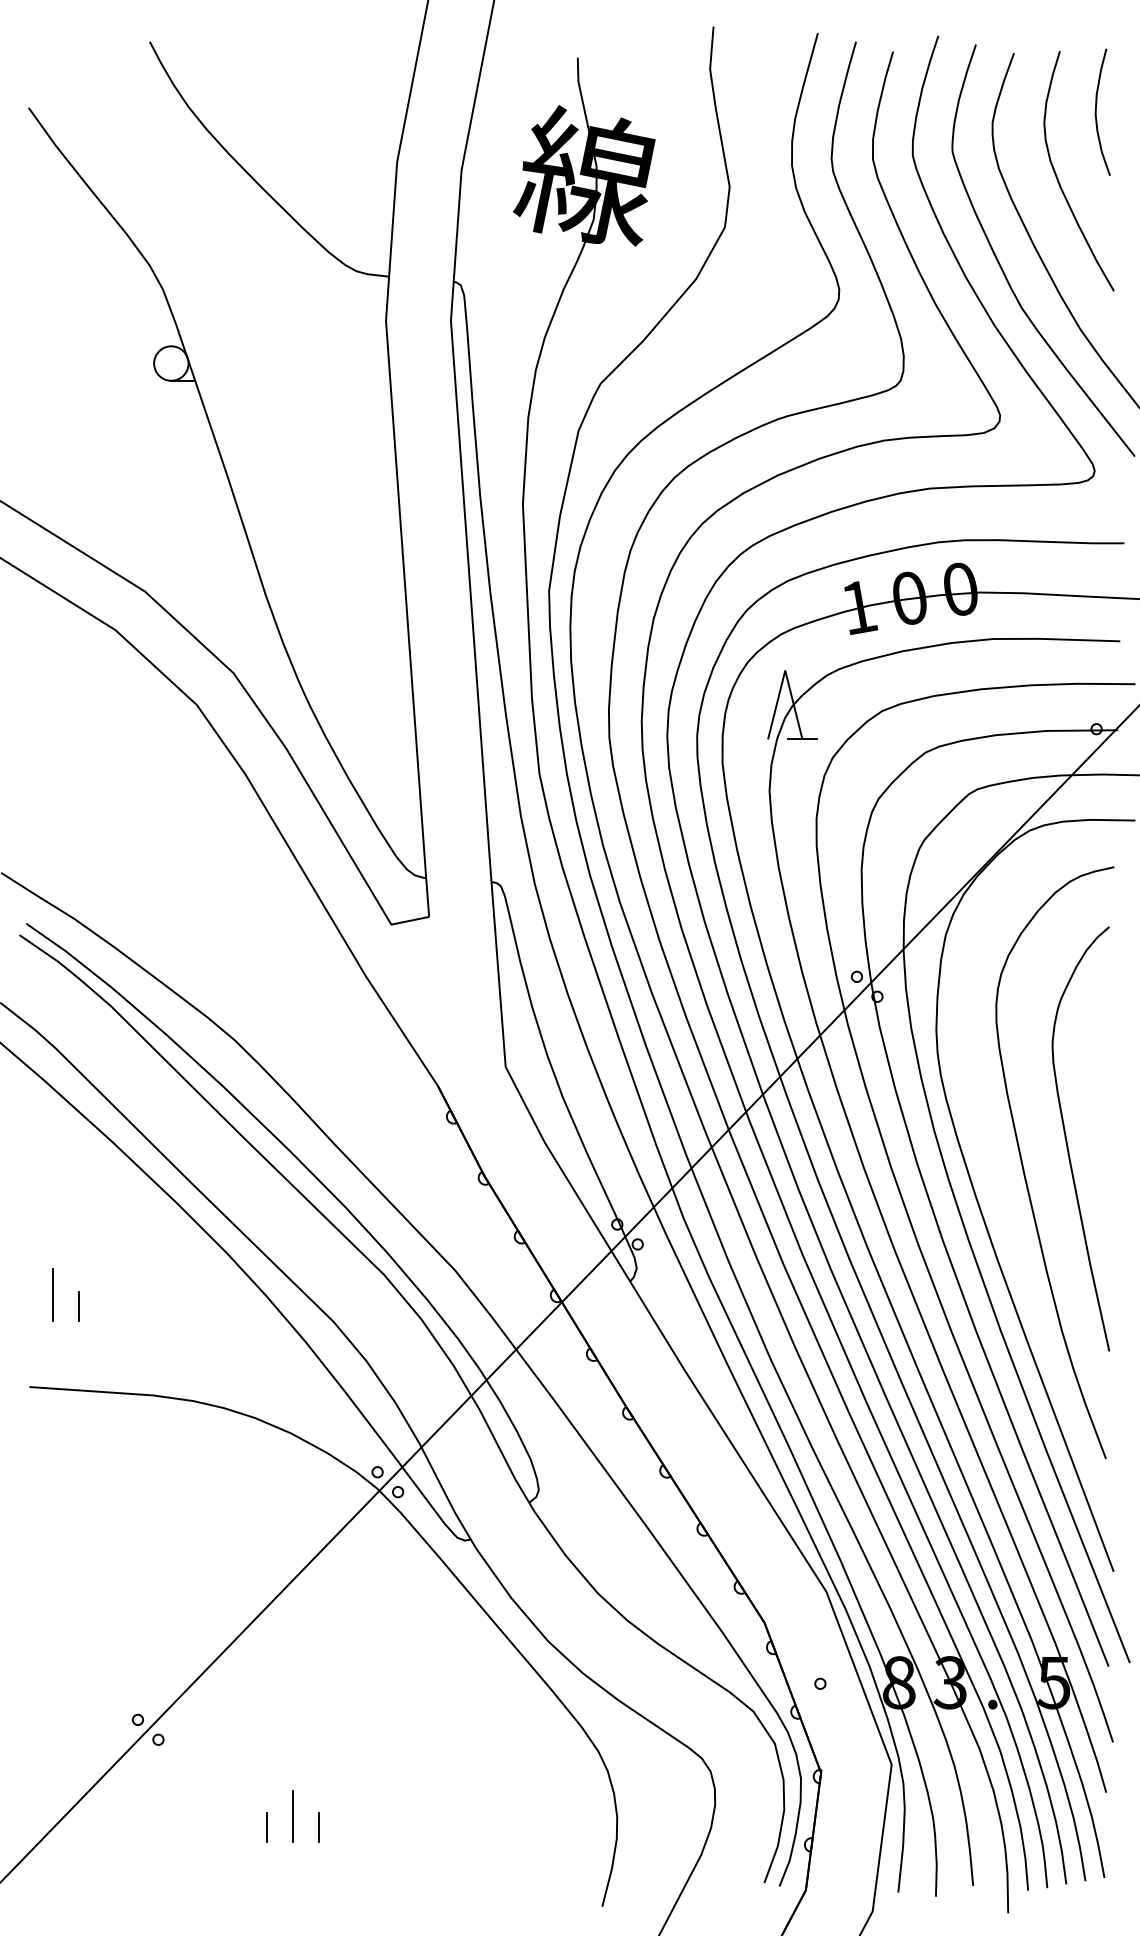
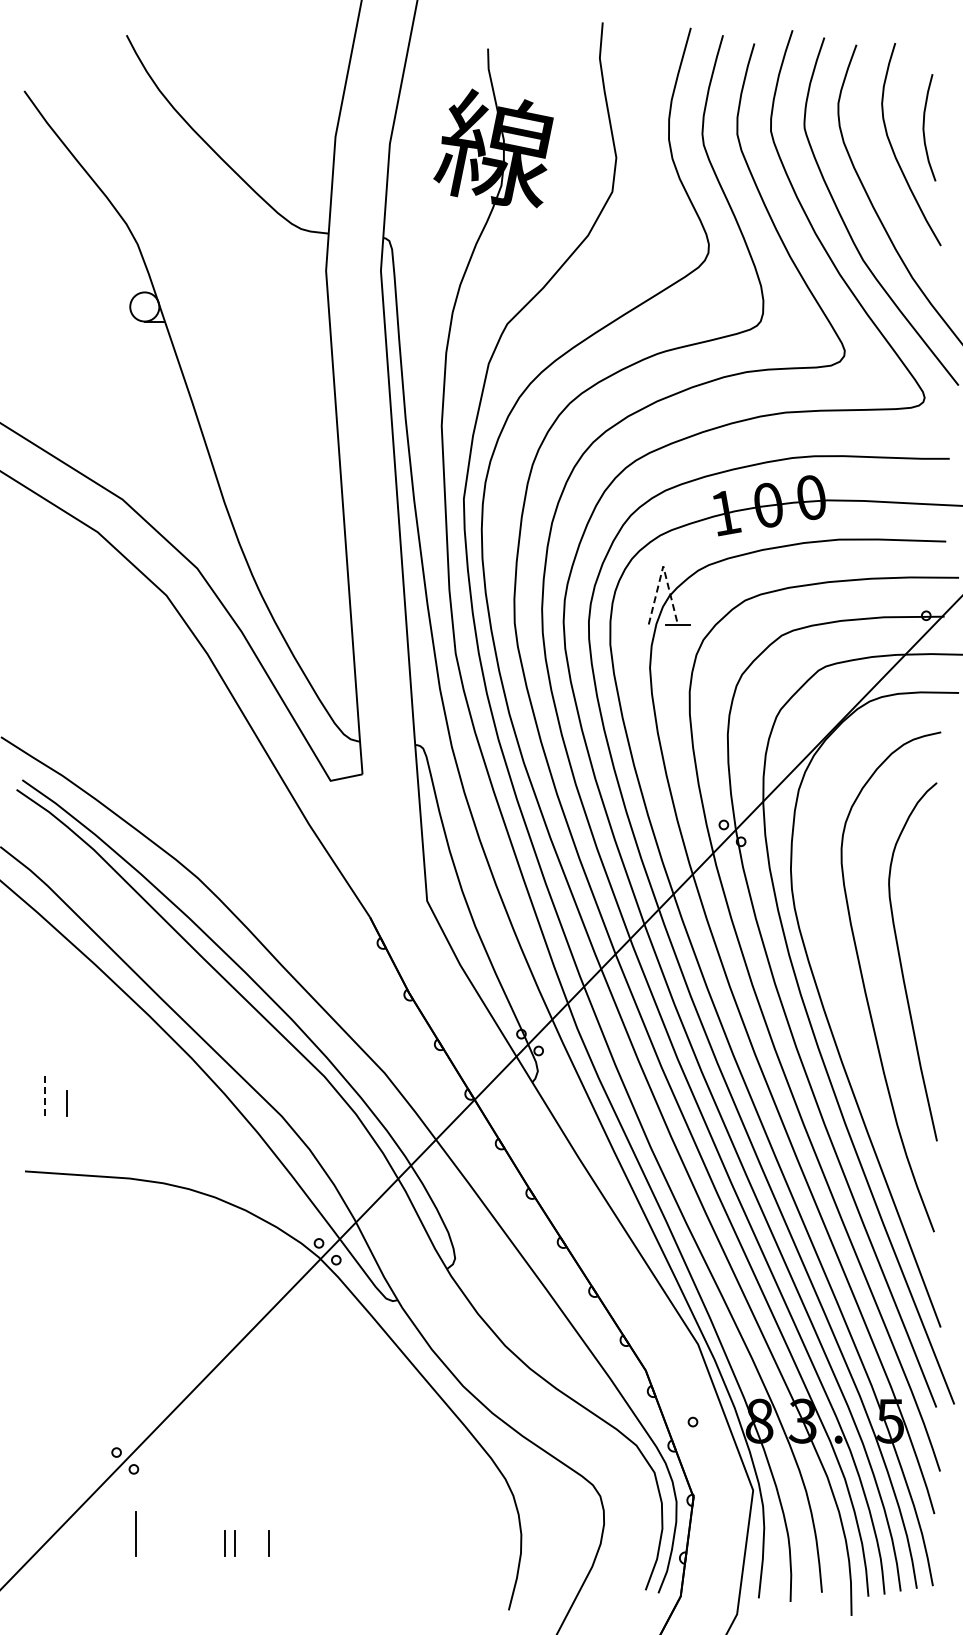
curve: (1096, 111) -> (924, 127), moved
line: (785, 670) -> (663, 566), solid -> dashed
line: (53, 1294) -> (45, 1093), solid -> dashed
line: (291, 1815) -> (135, 1533), moved
line: (277, 1827) -> (234, 1543), added

